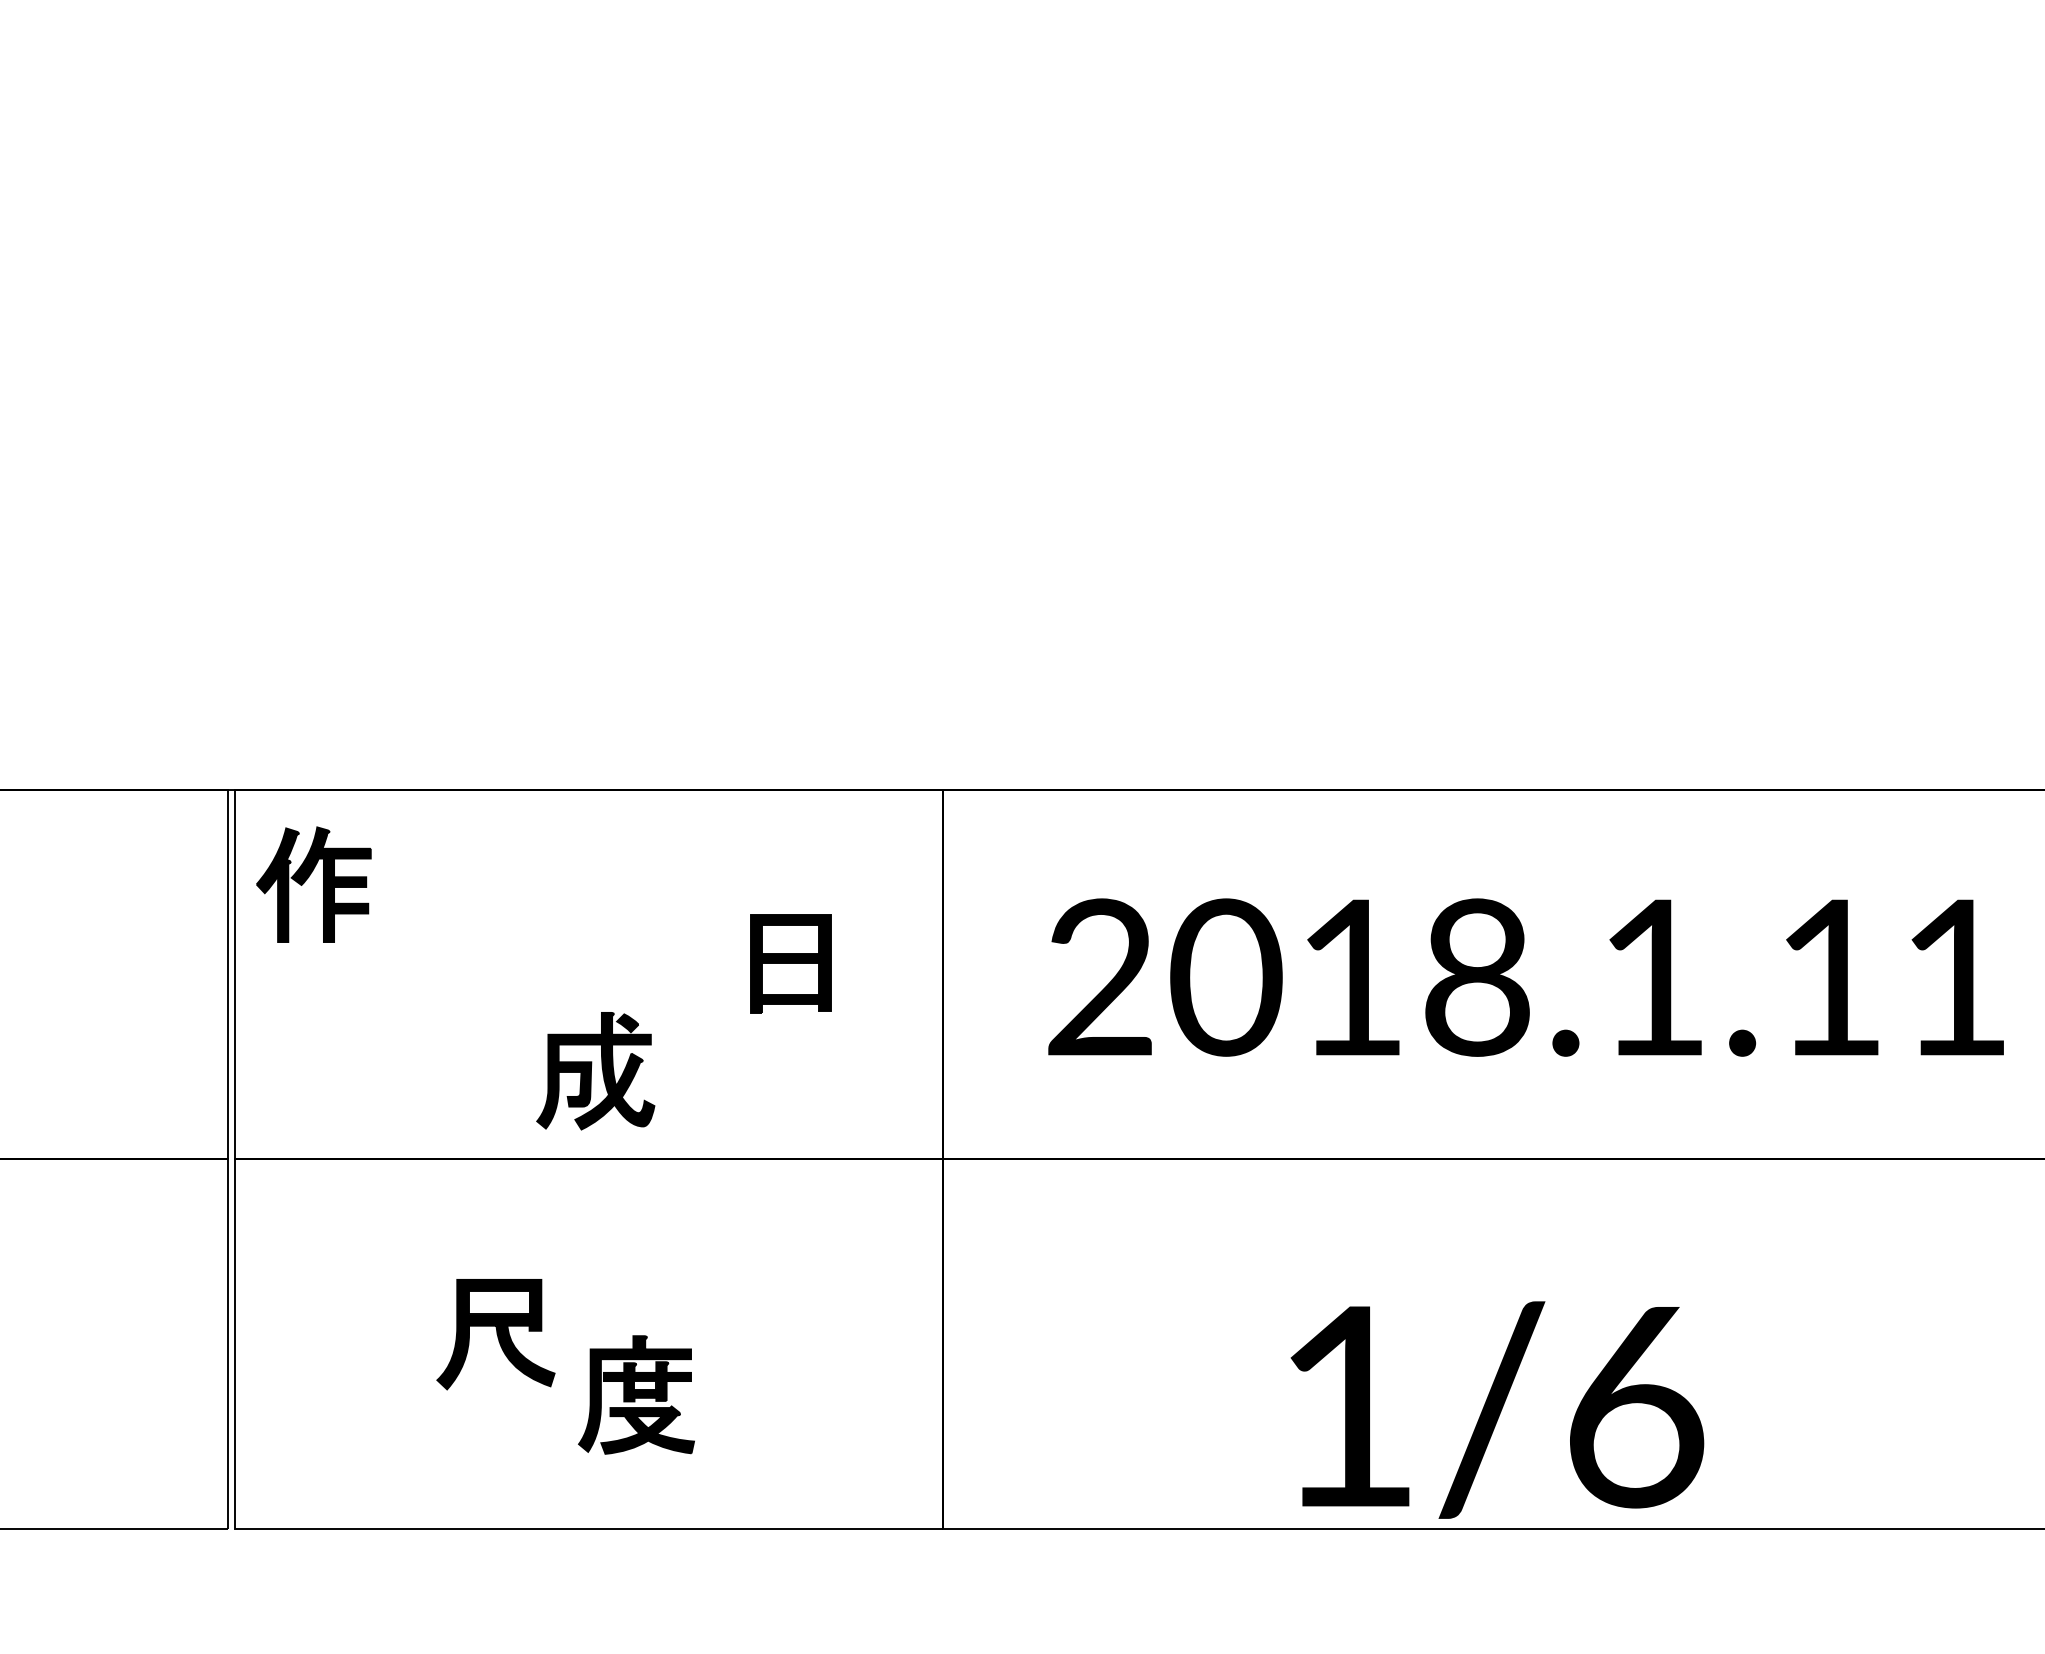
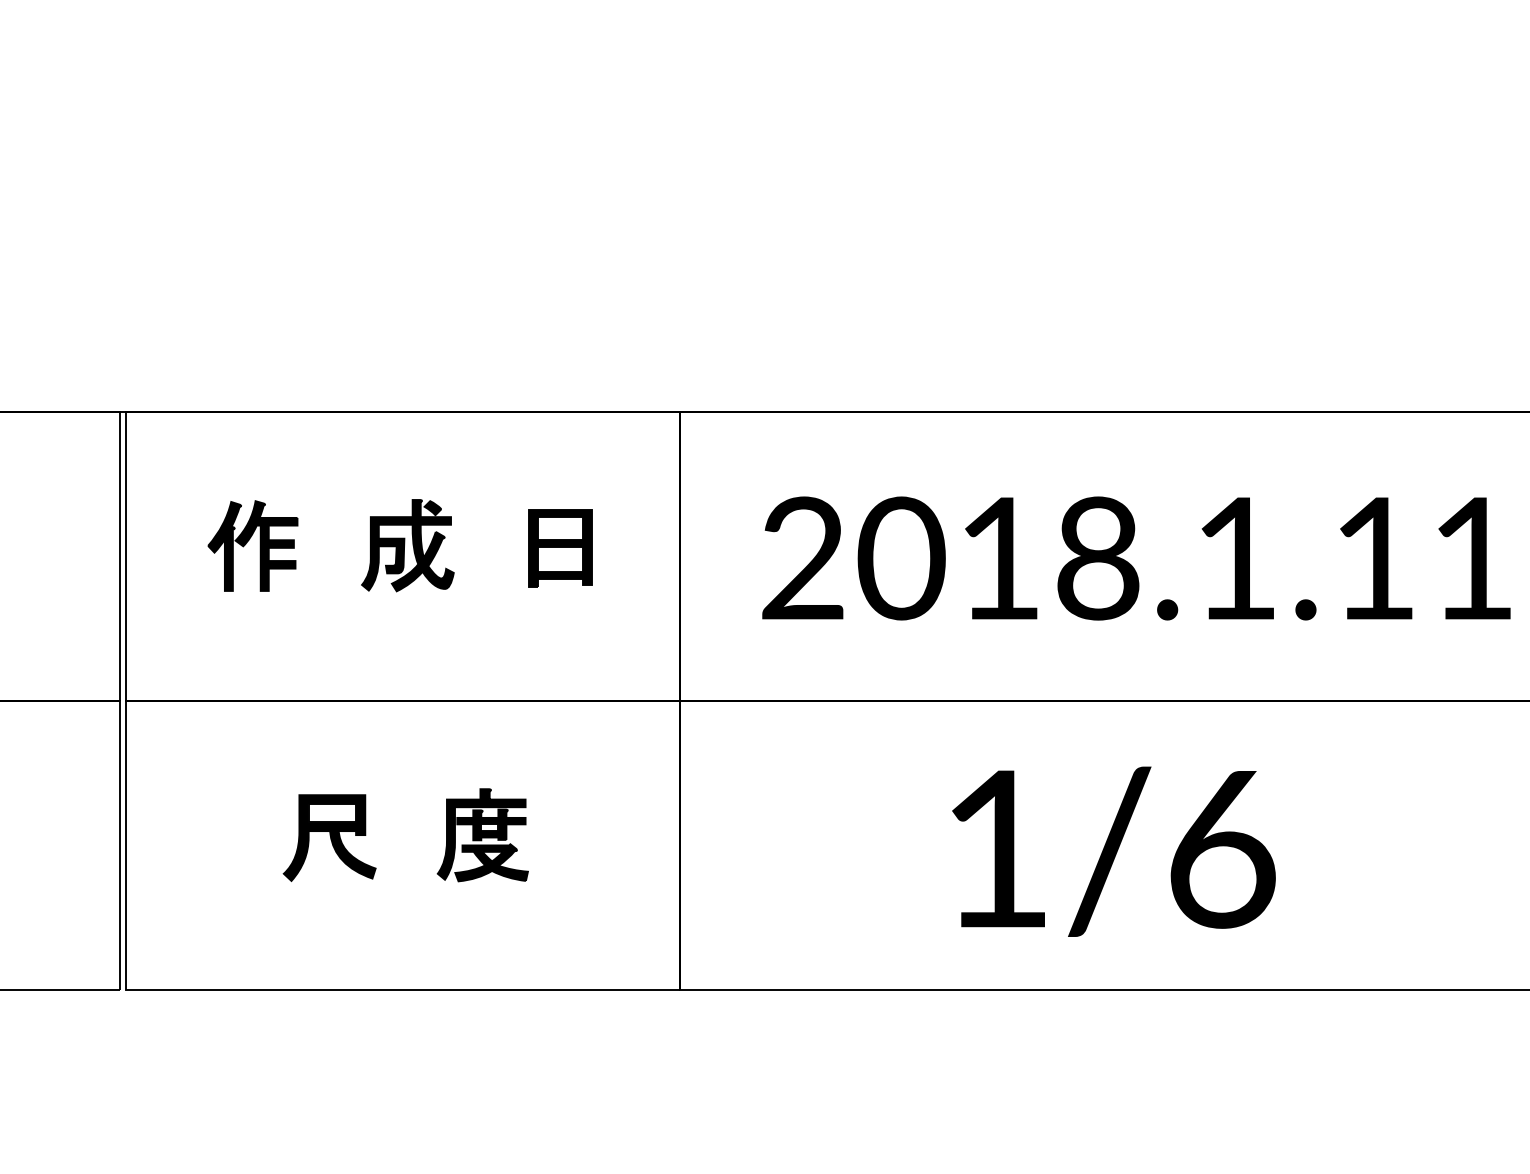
part: (308, 878) -> (248, 541), moved
part: (595, 1071) -> (407, 545), moved
part: (636, 1394) -> (482, 834), moved
text: (1497, 1409) -> (1114, 851), moved

